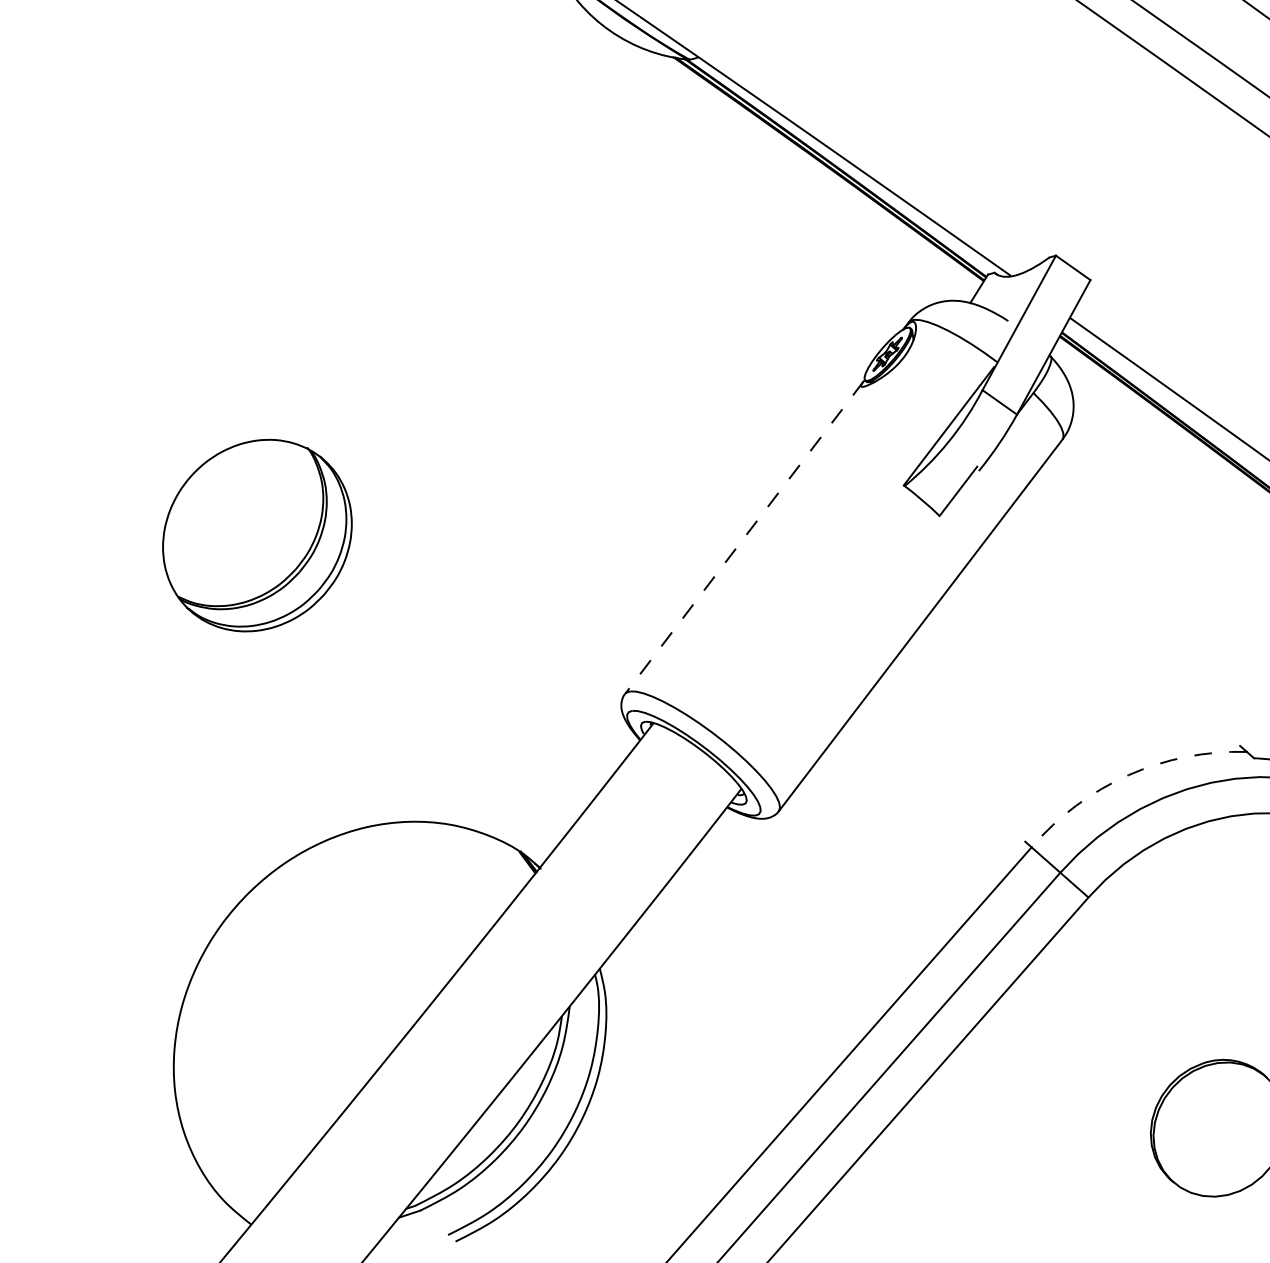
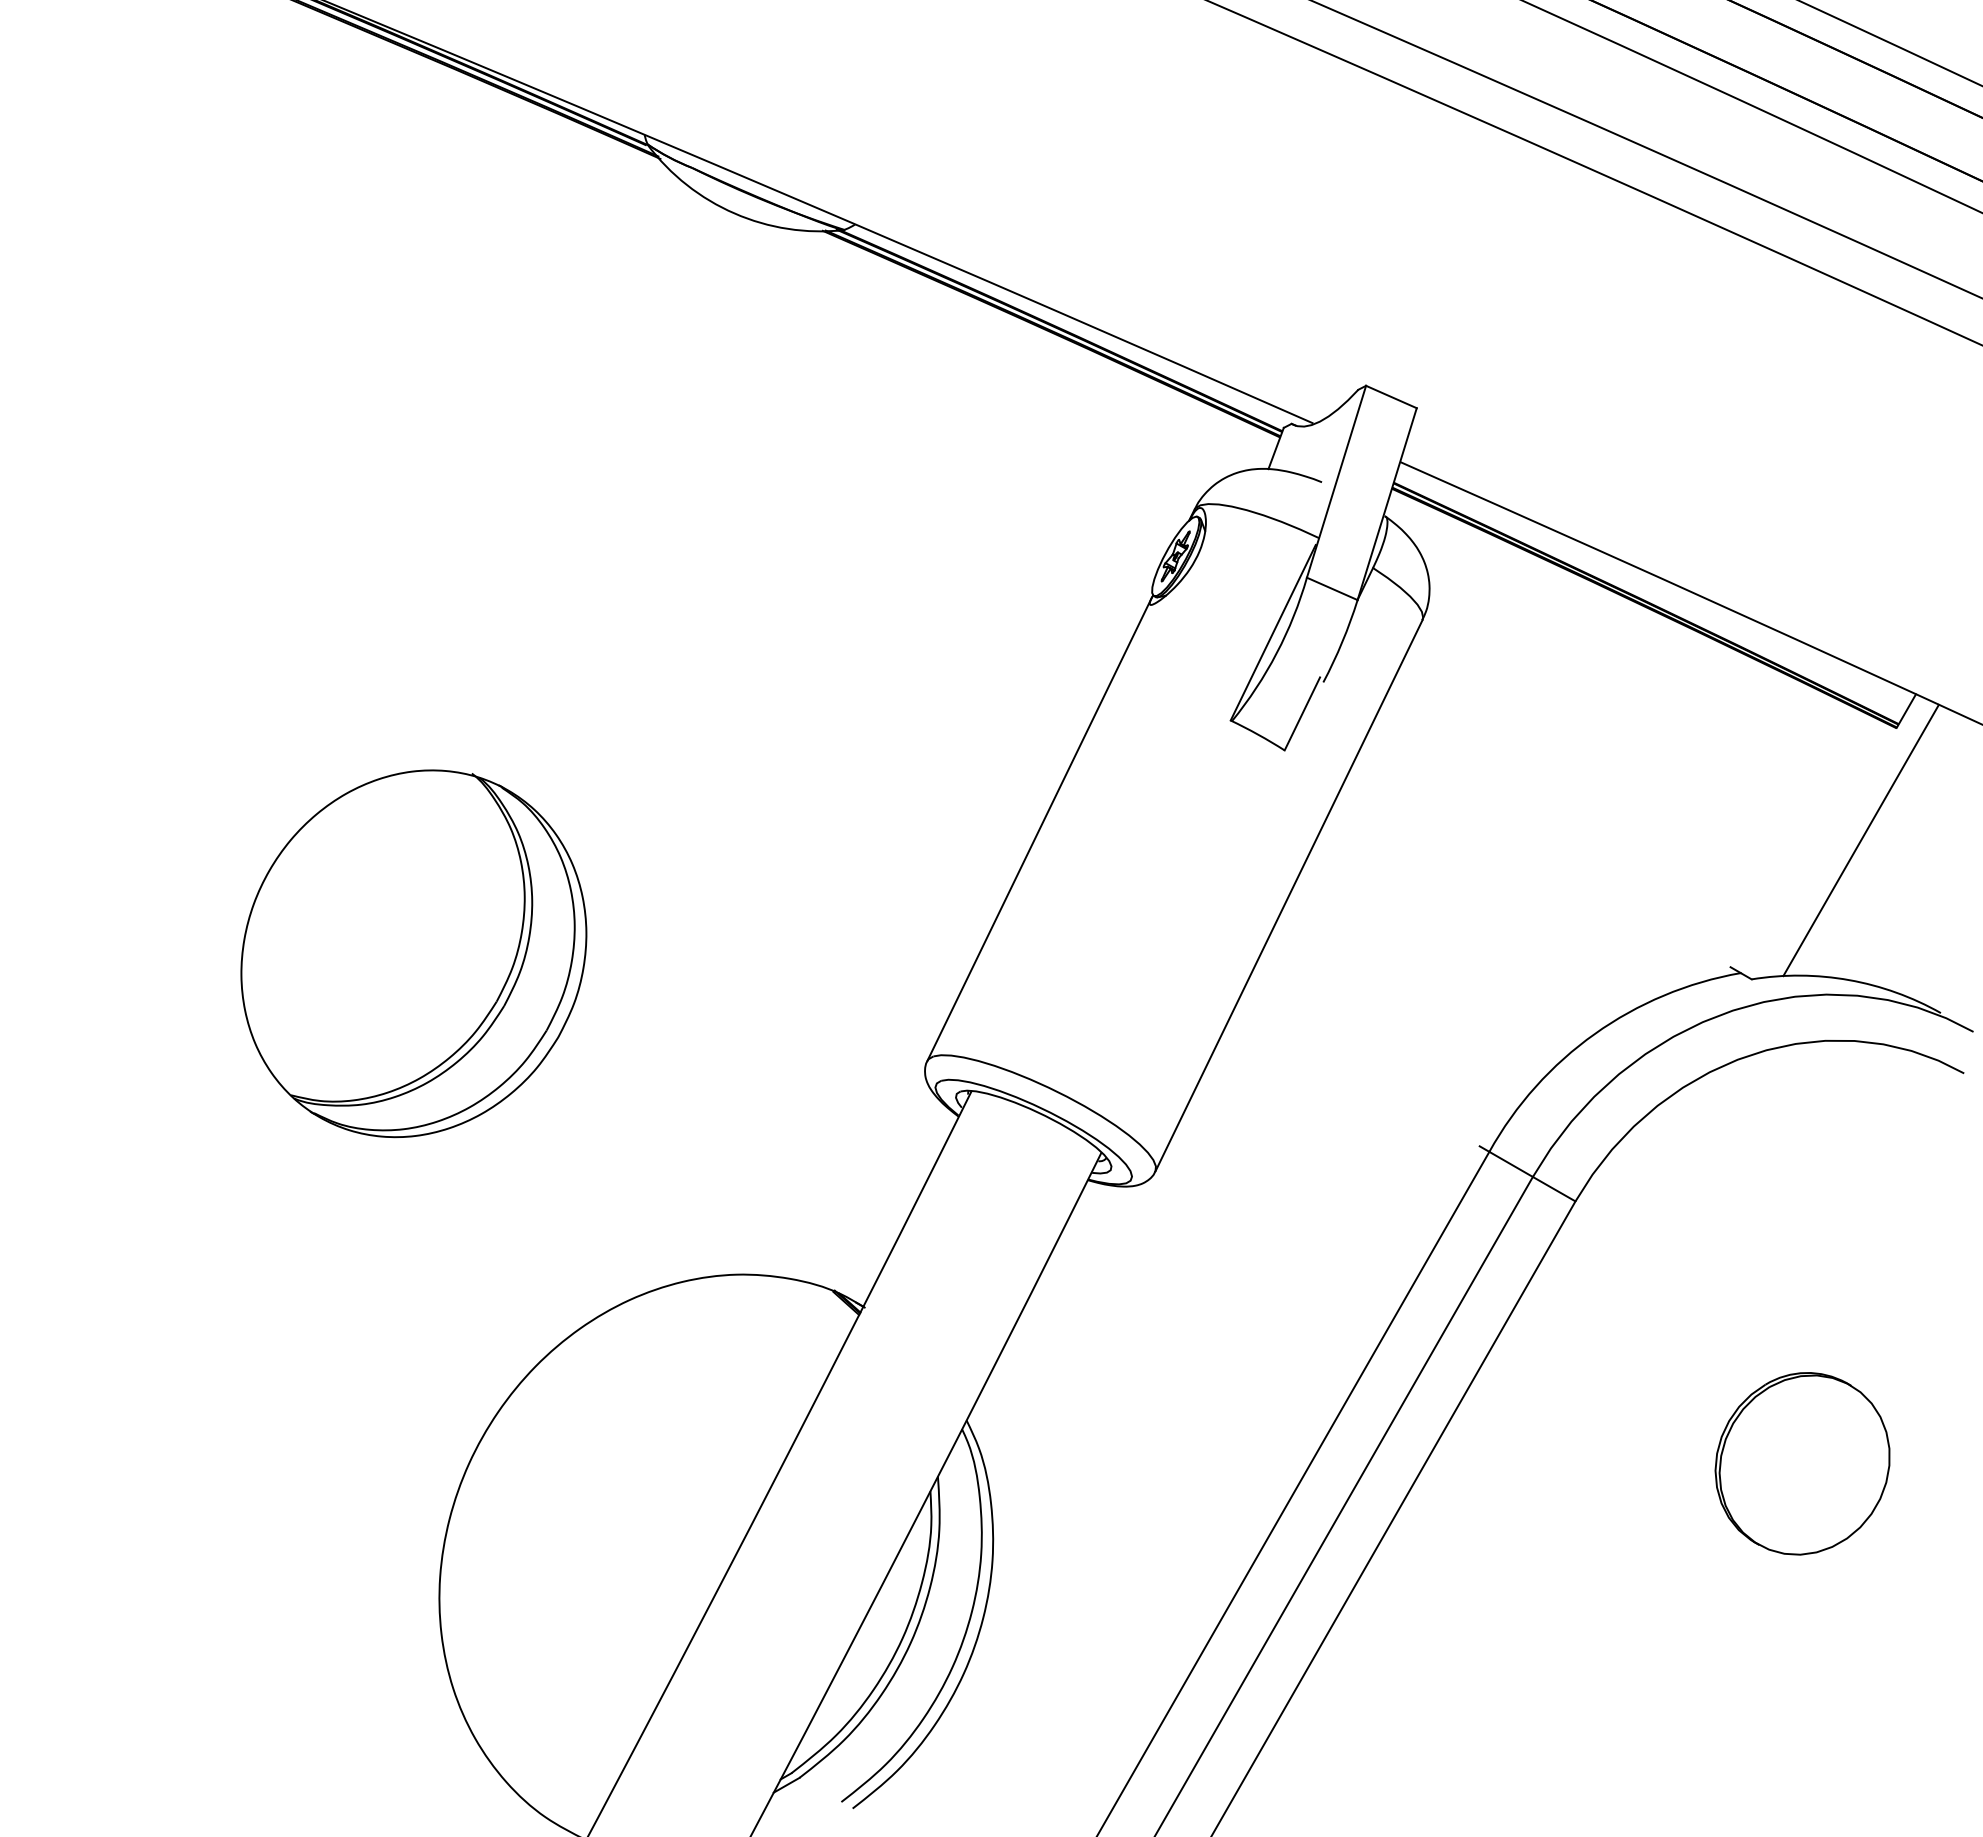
part: (257, 535) -> (413, 953), size x1.43
line: (744, 537) -> (1039, 829), dashed -> solid
arc: (1128, 774) -> (1594, 1033), dashed -> solid

